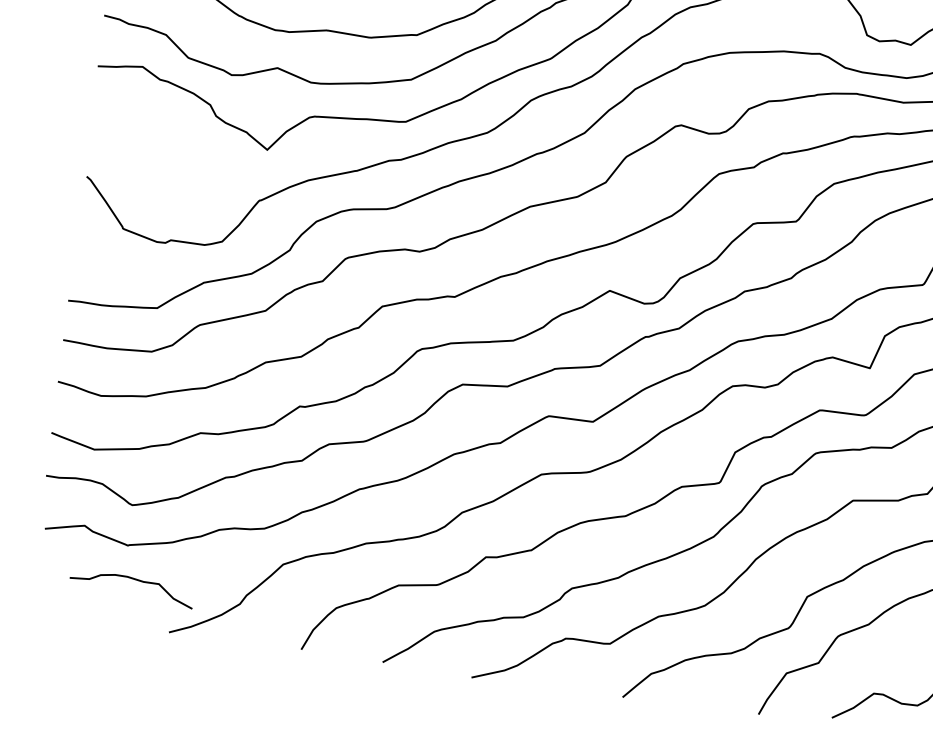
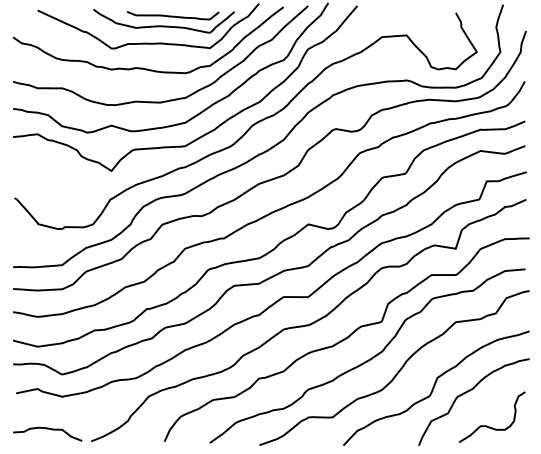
curve: (132, 580) -> (47, 429), moved

